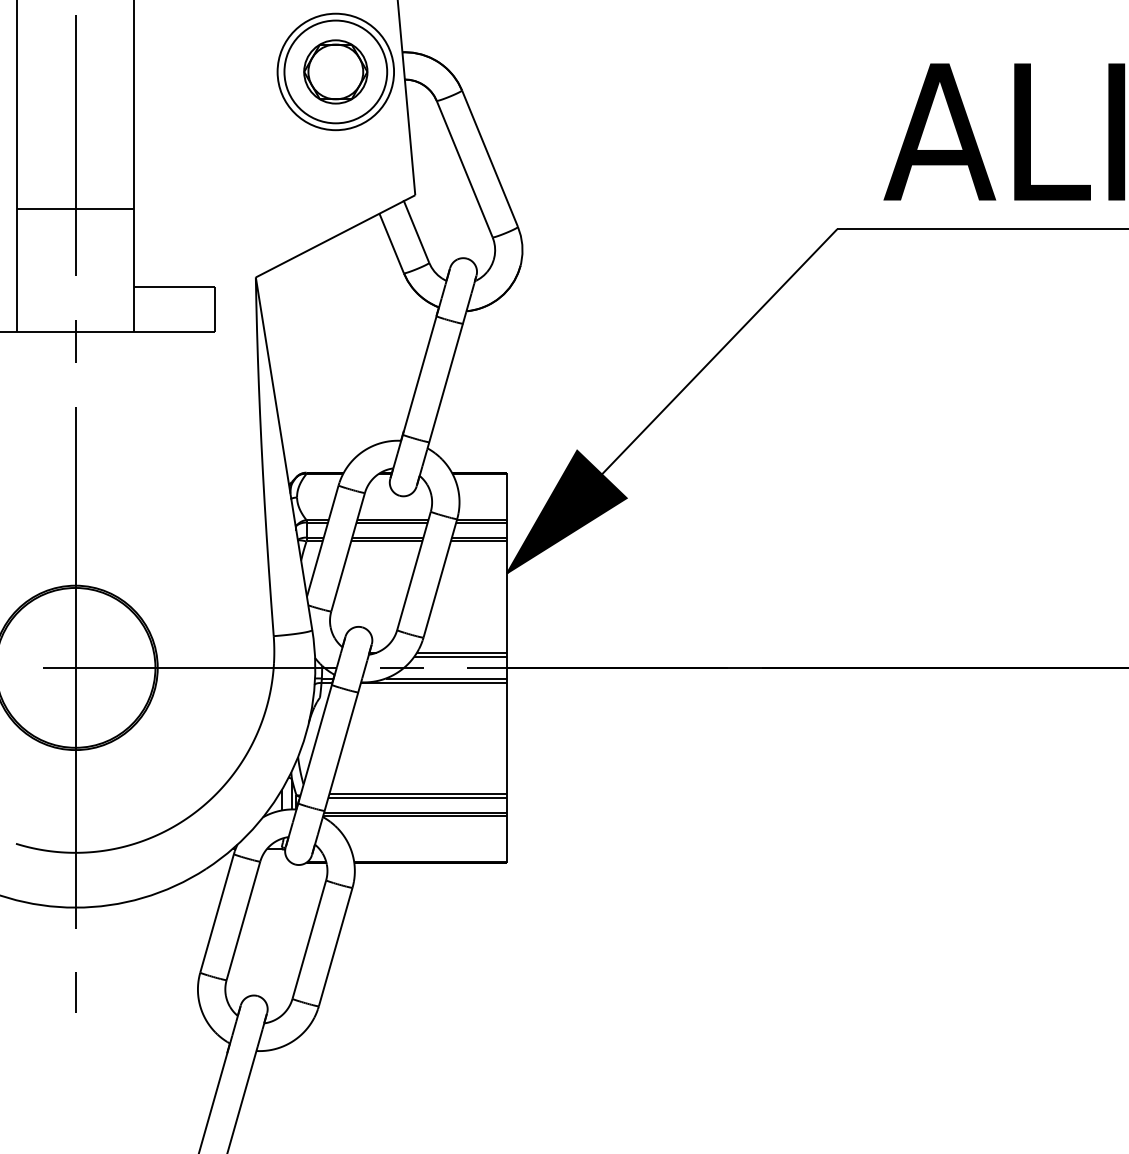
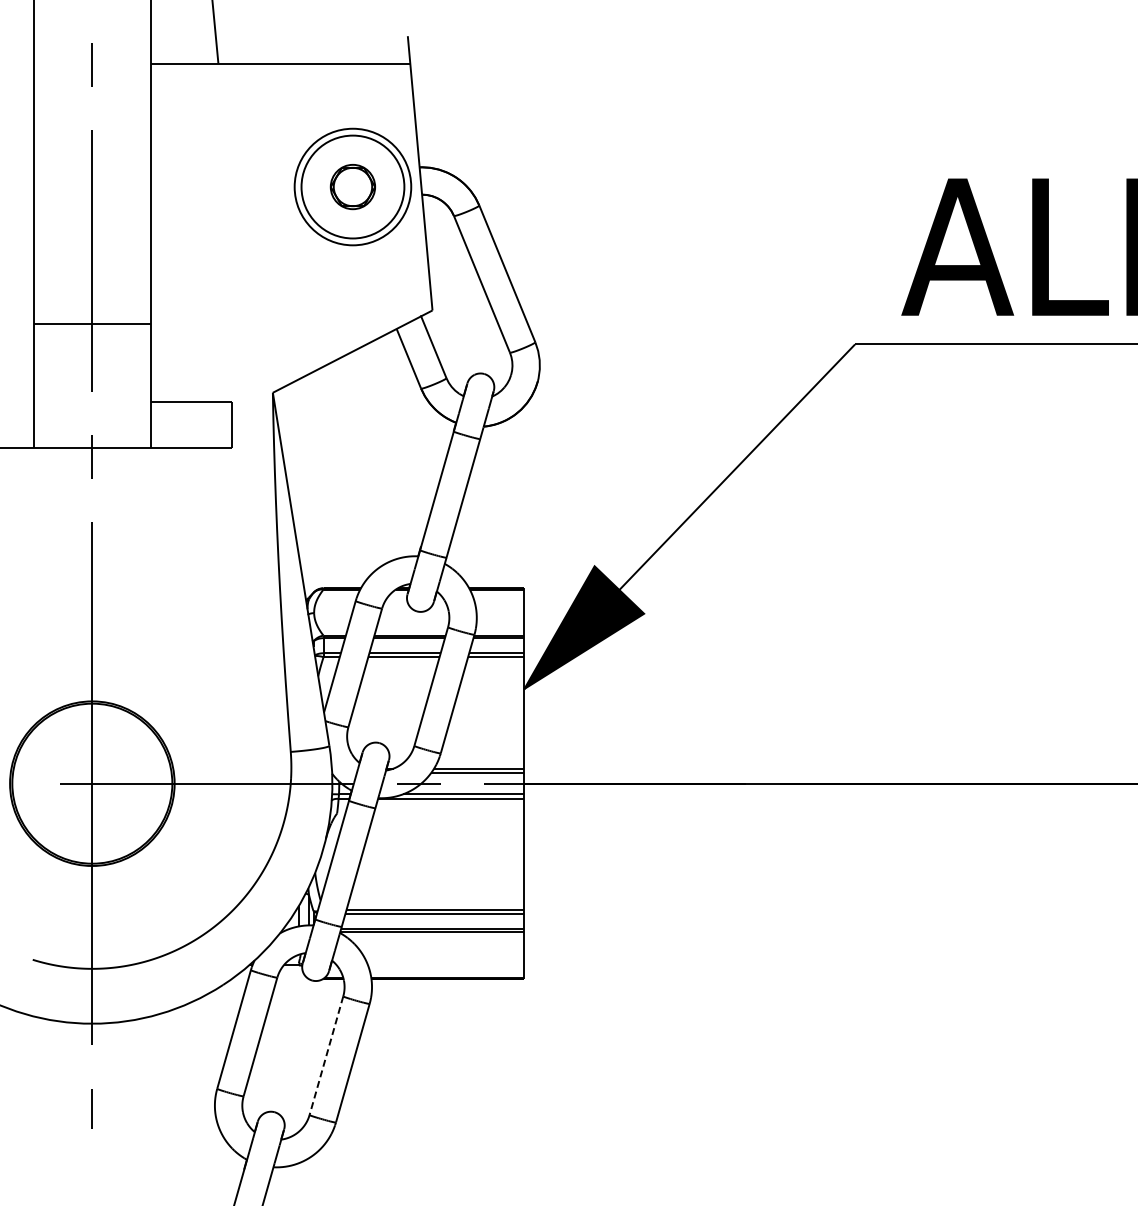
part: (335, 71) -> (352, 186), size x0.7
line: (309, 939) -> (326, 1055), solid -> dashed

